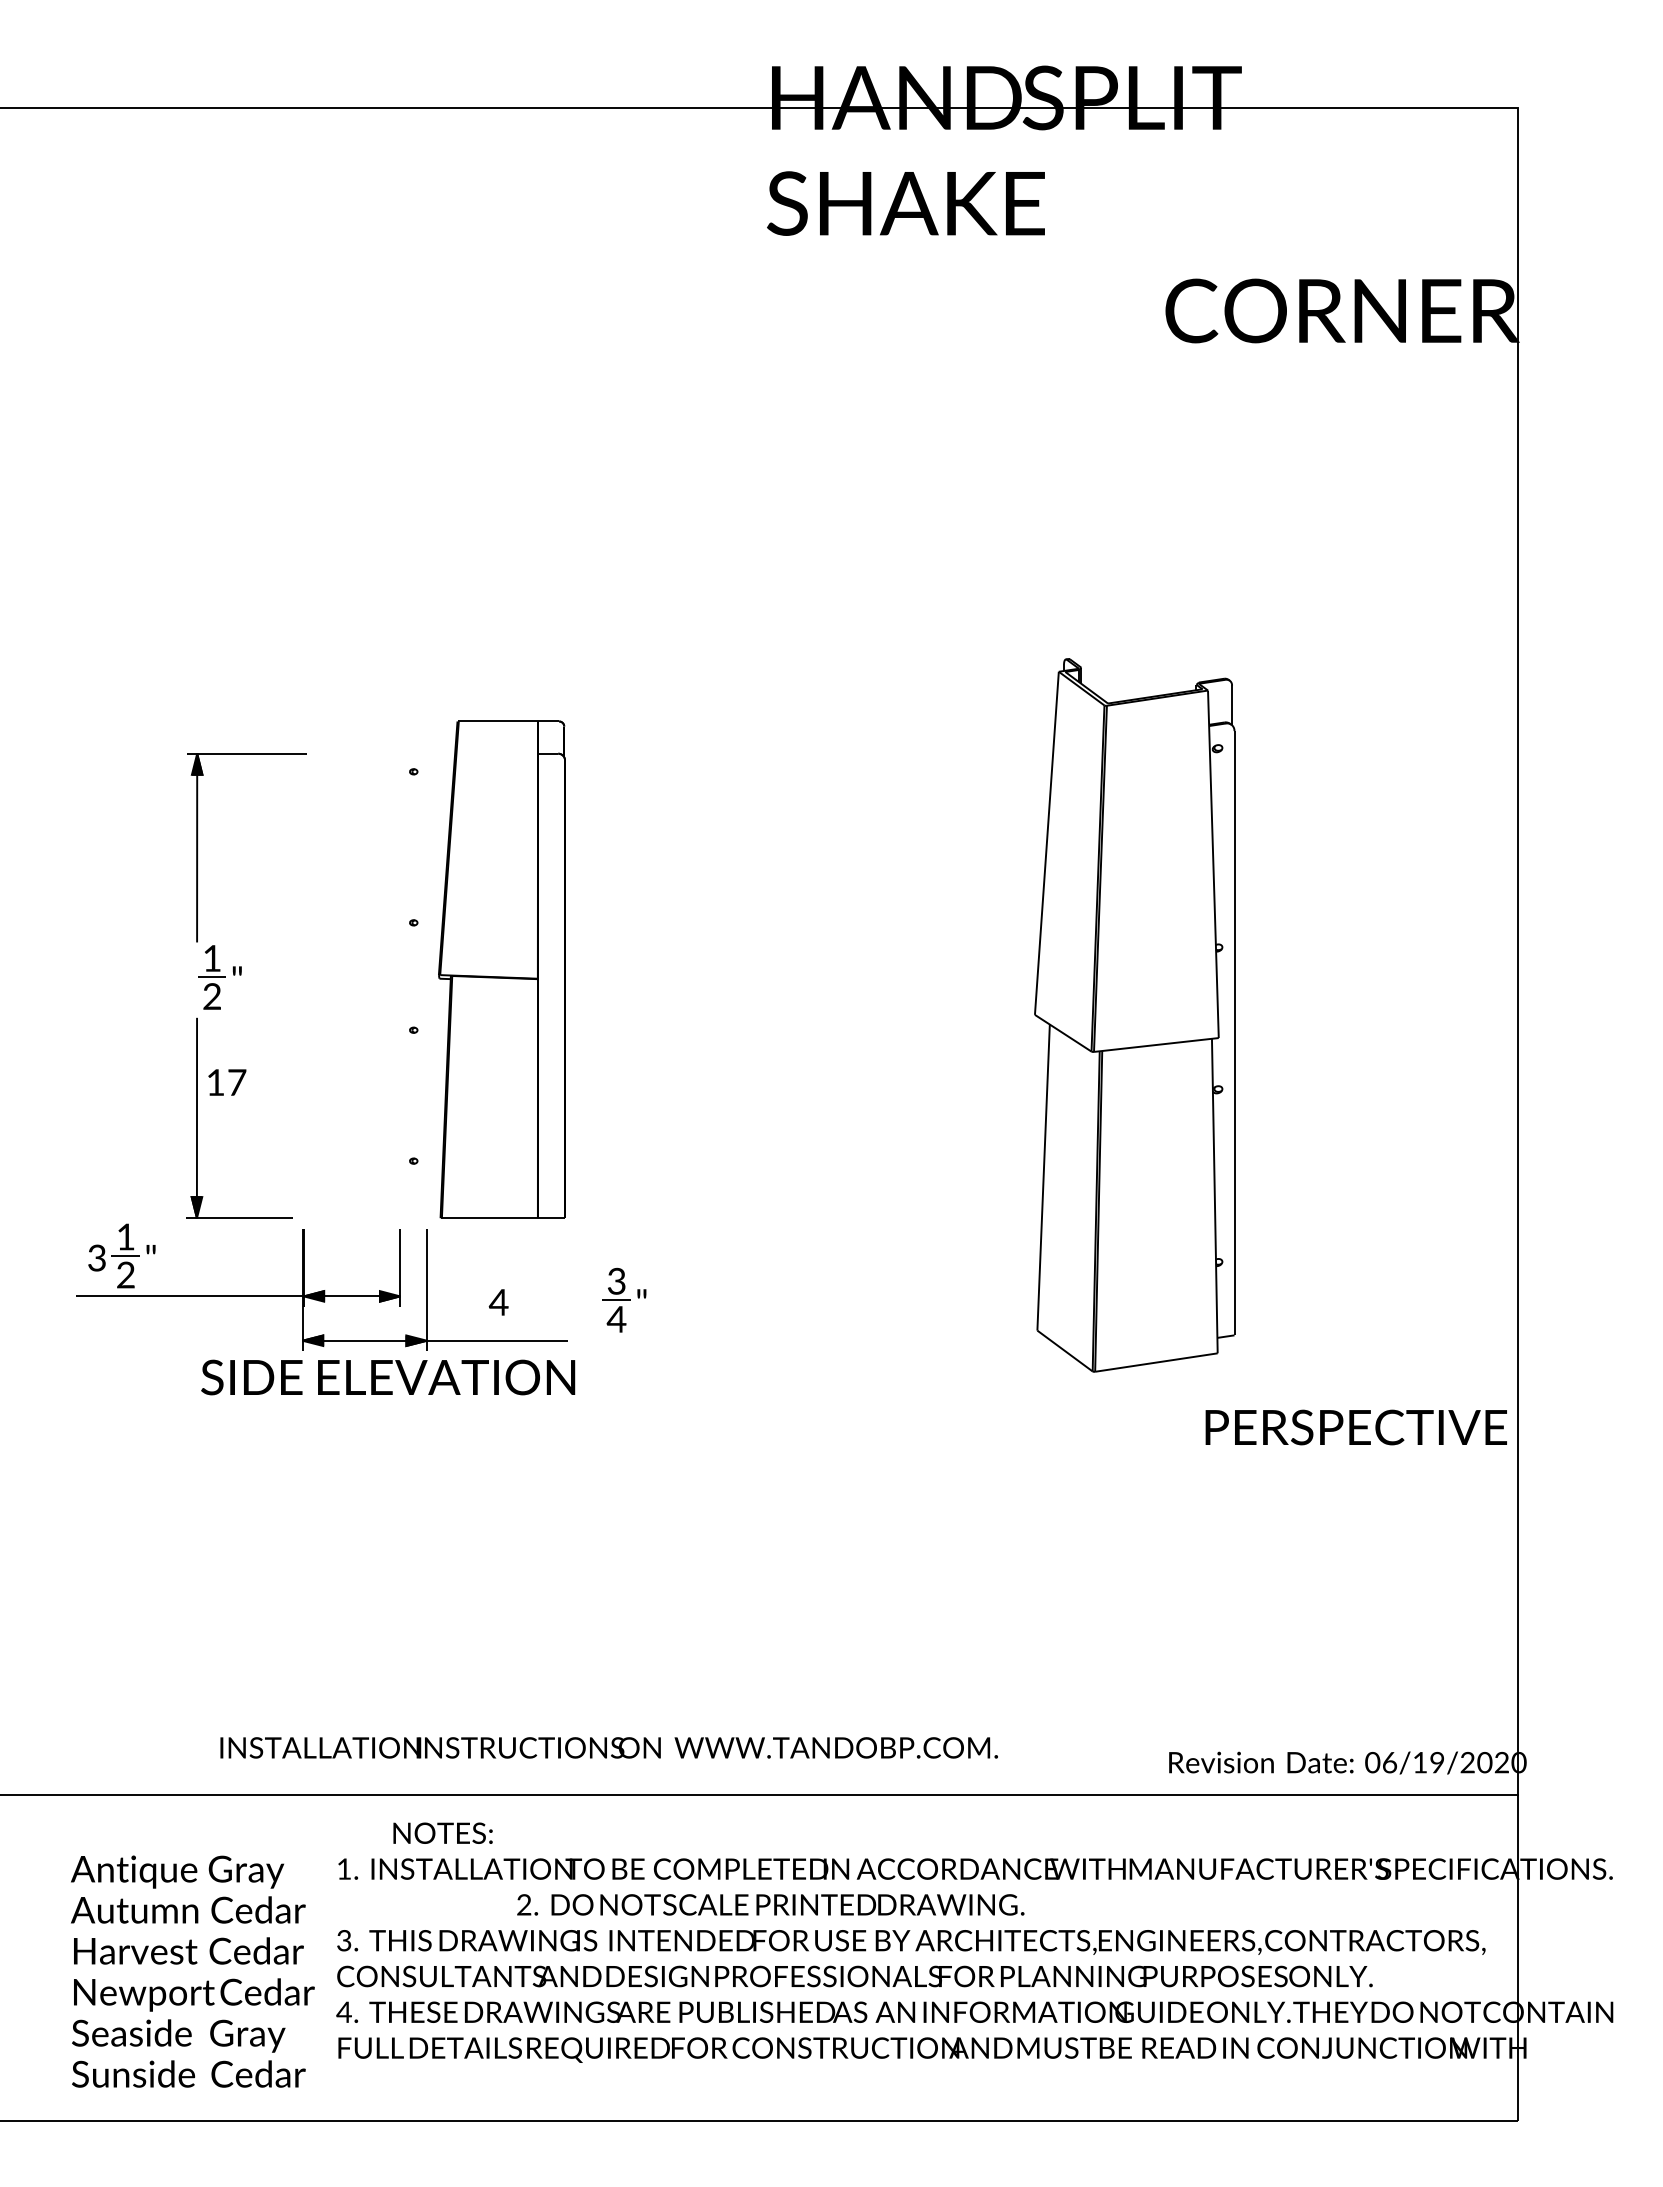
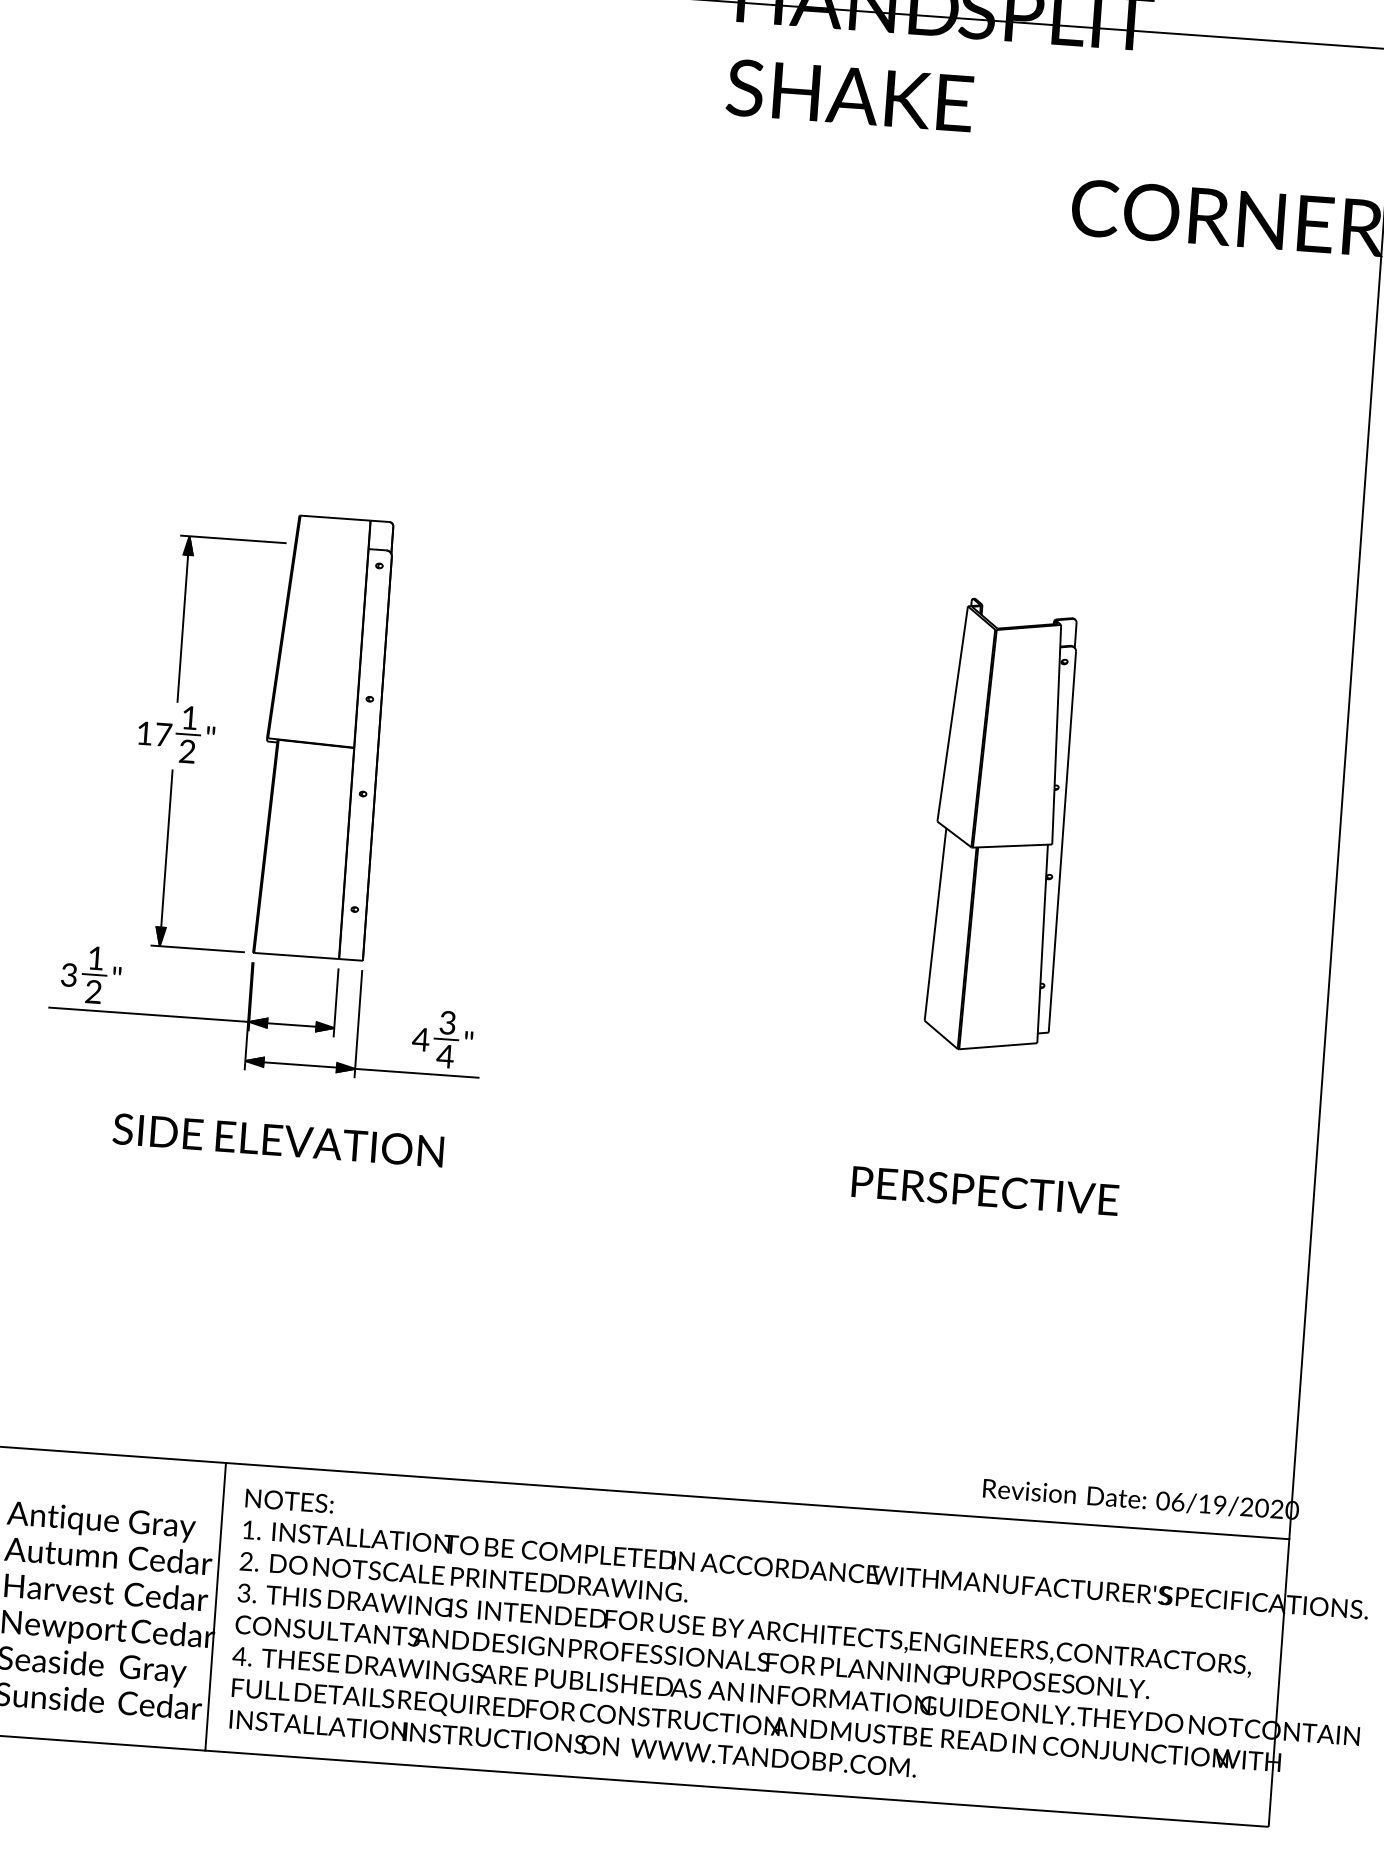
part: (501, 969) -> (322, 737), moved
part: (1134, 1014) -> (1000, 825), size x0.71
text: (227, 1082) -> (155, 734), moved
part: (624, 1299) -> (453, 1039), moved
text: (388, 1377) -> (278, 1140), moved
text: (1355, 1427) -> (984, 1190), moved
text: (608, 1747) -> (572, 1743), moved
text: (442, 1832) -> (289, 1500), moved
text: (770, 1904) -> (463, 1576), moved
line: (313, 1958) -> (215, 1606), added

